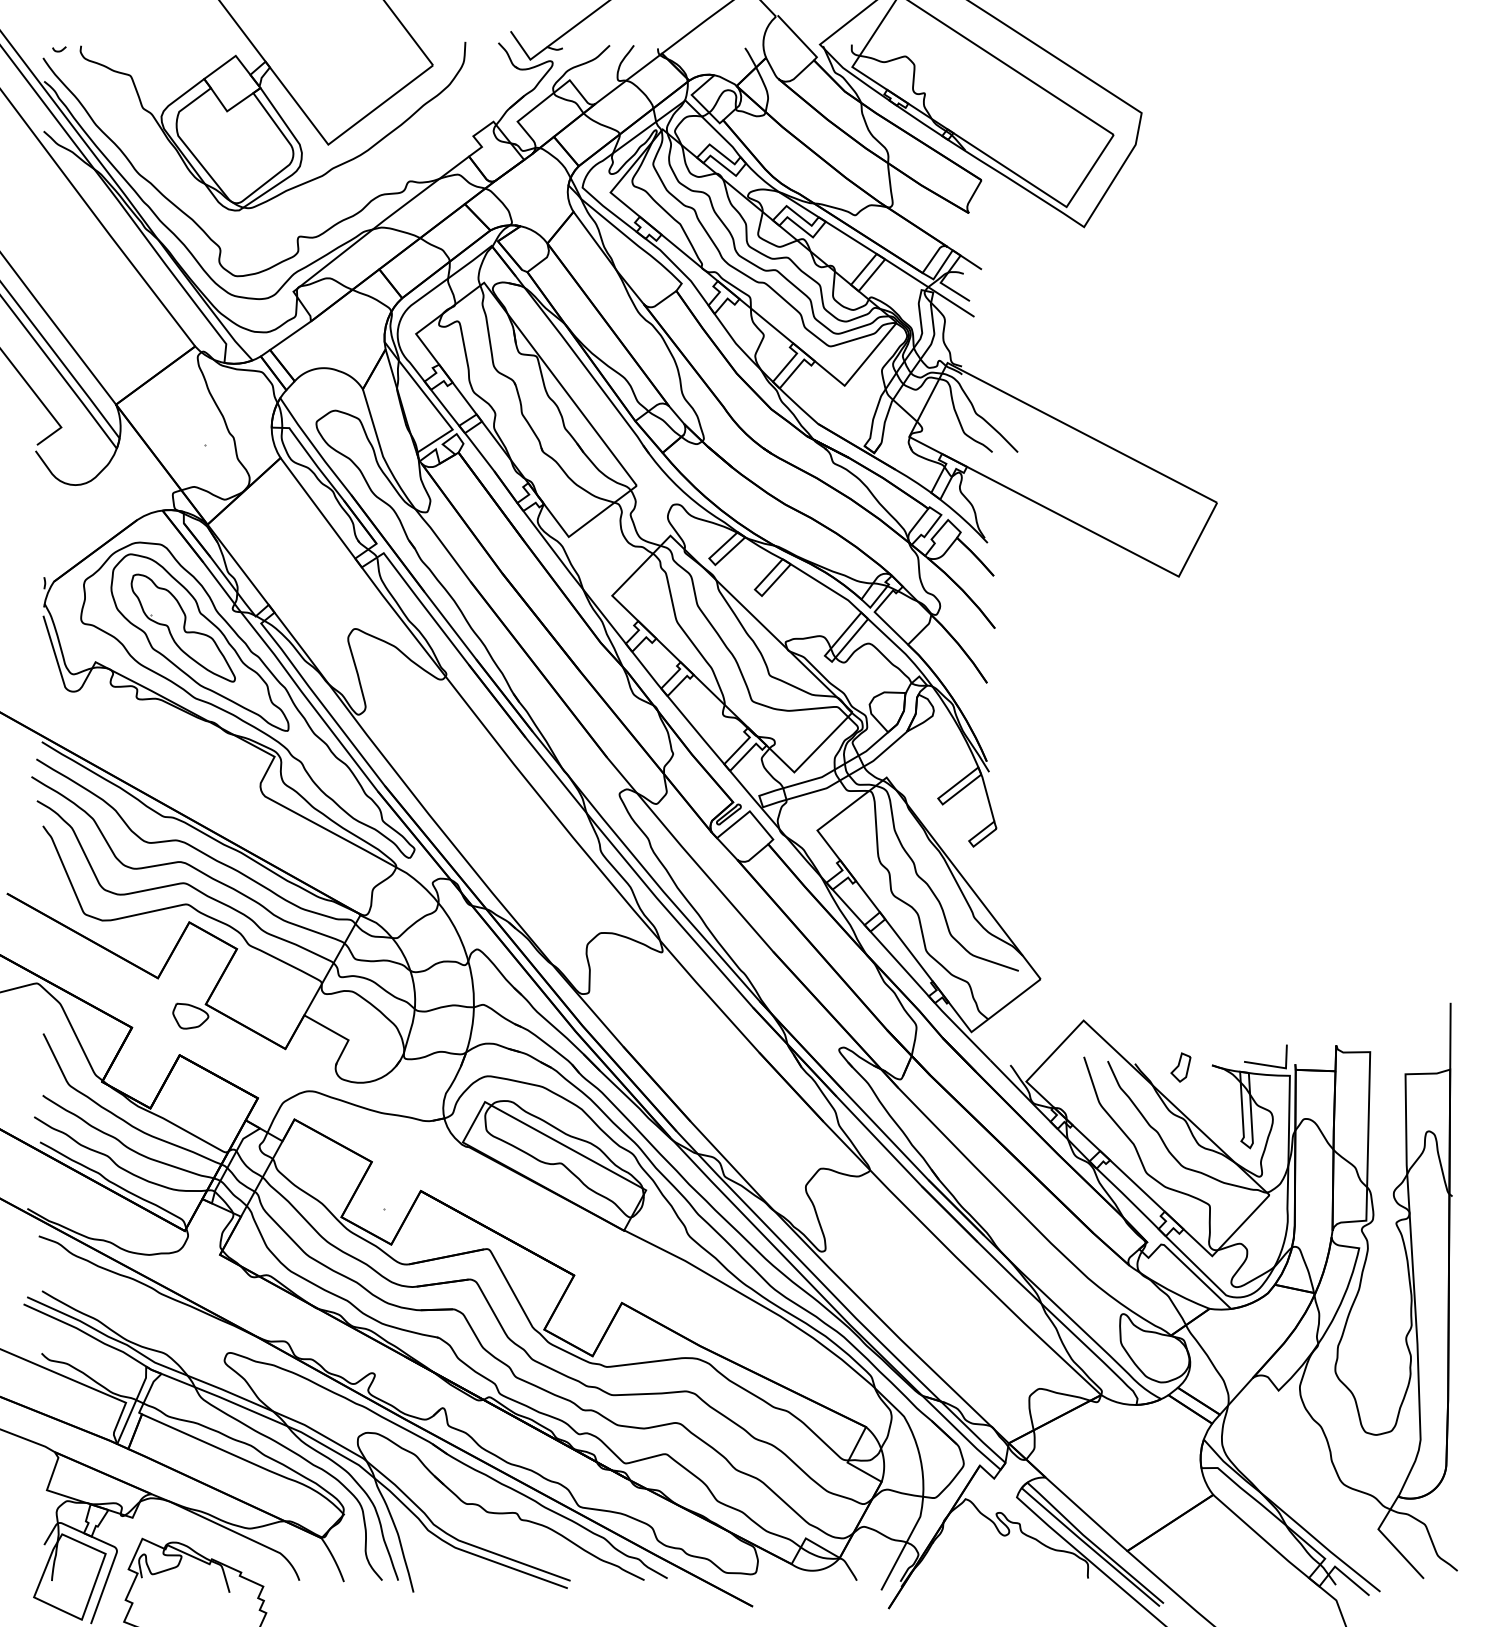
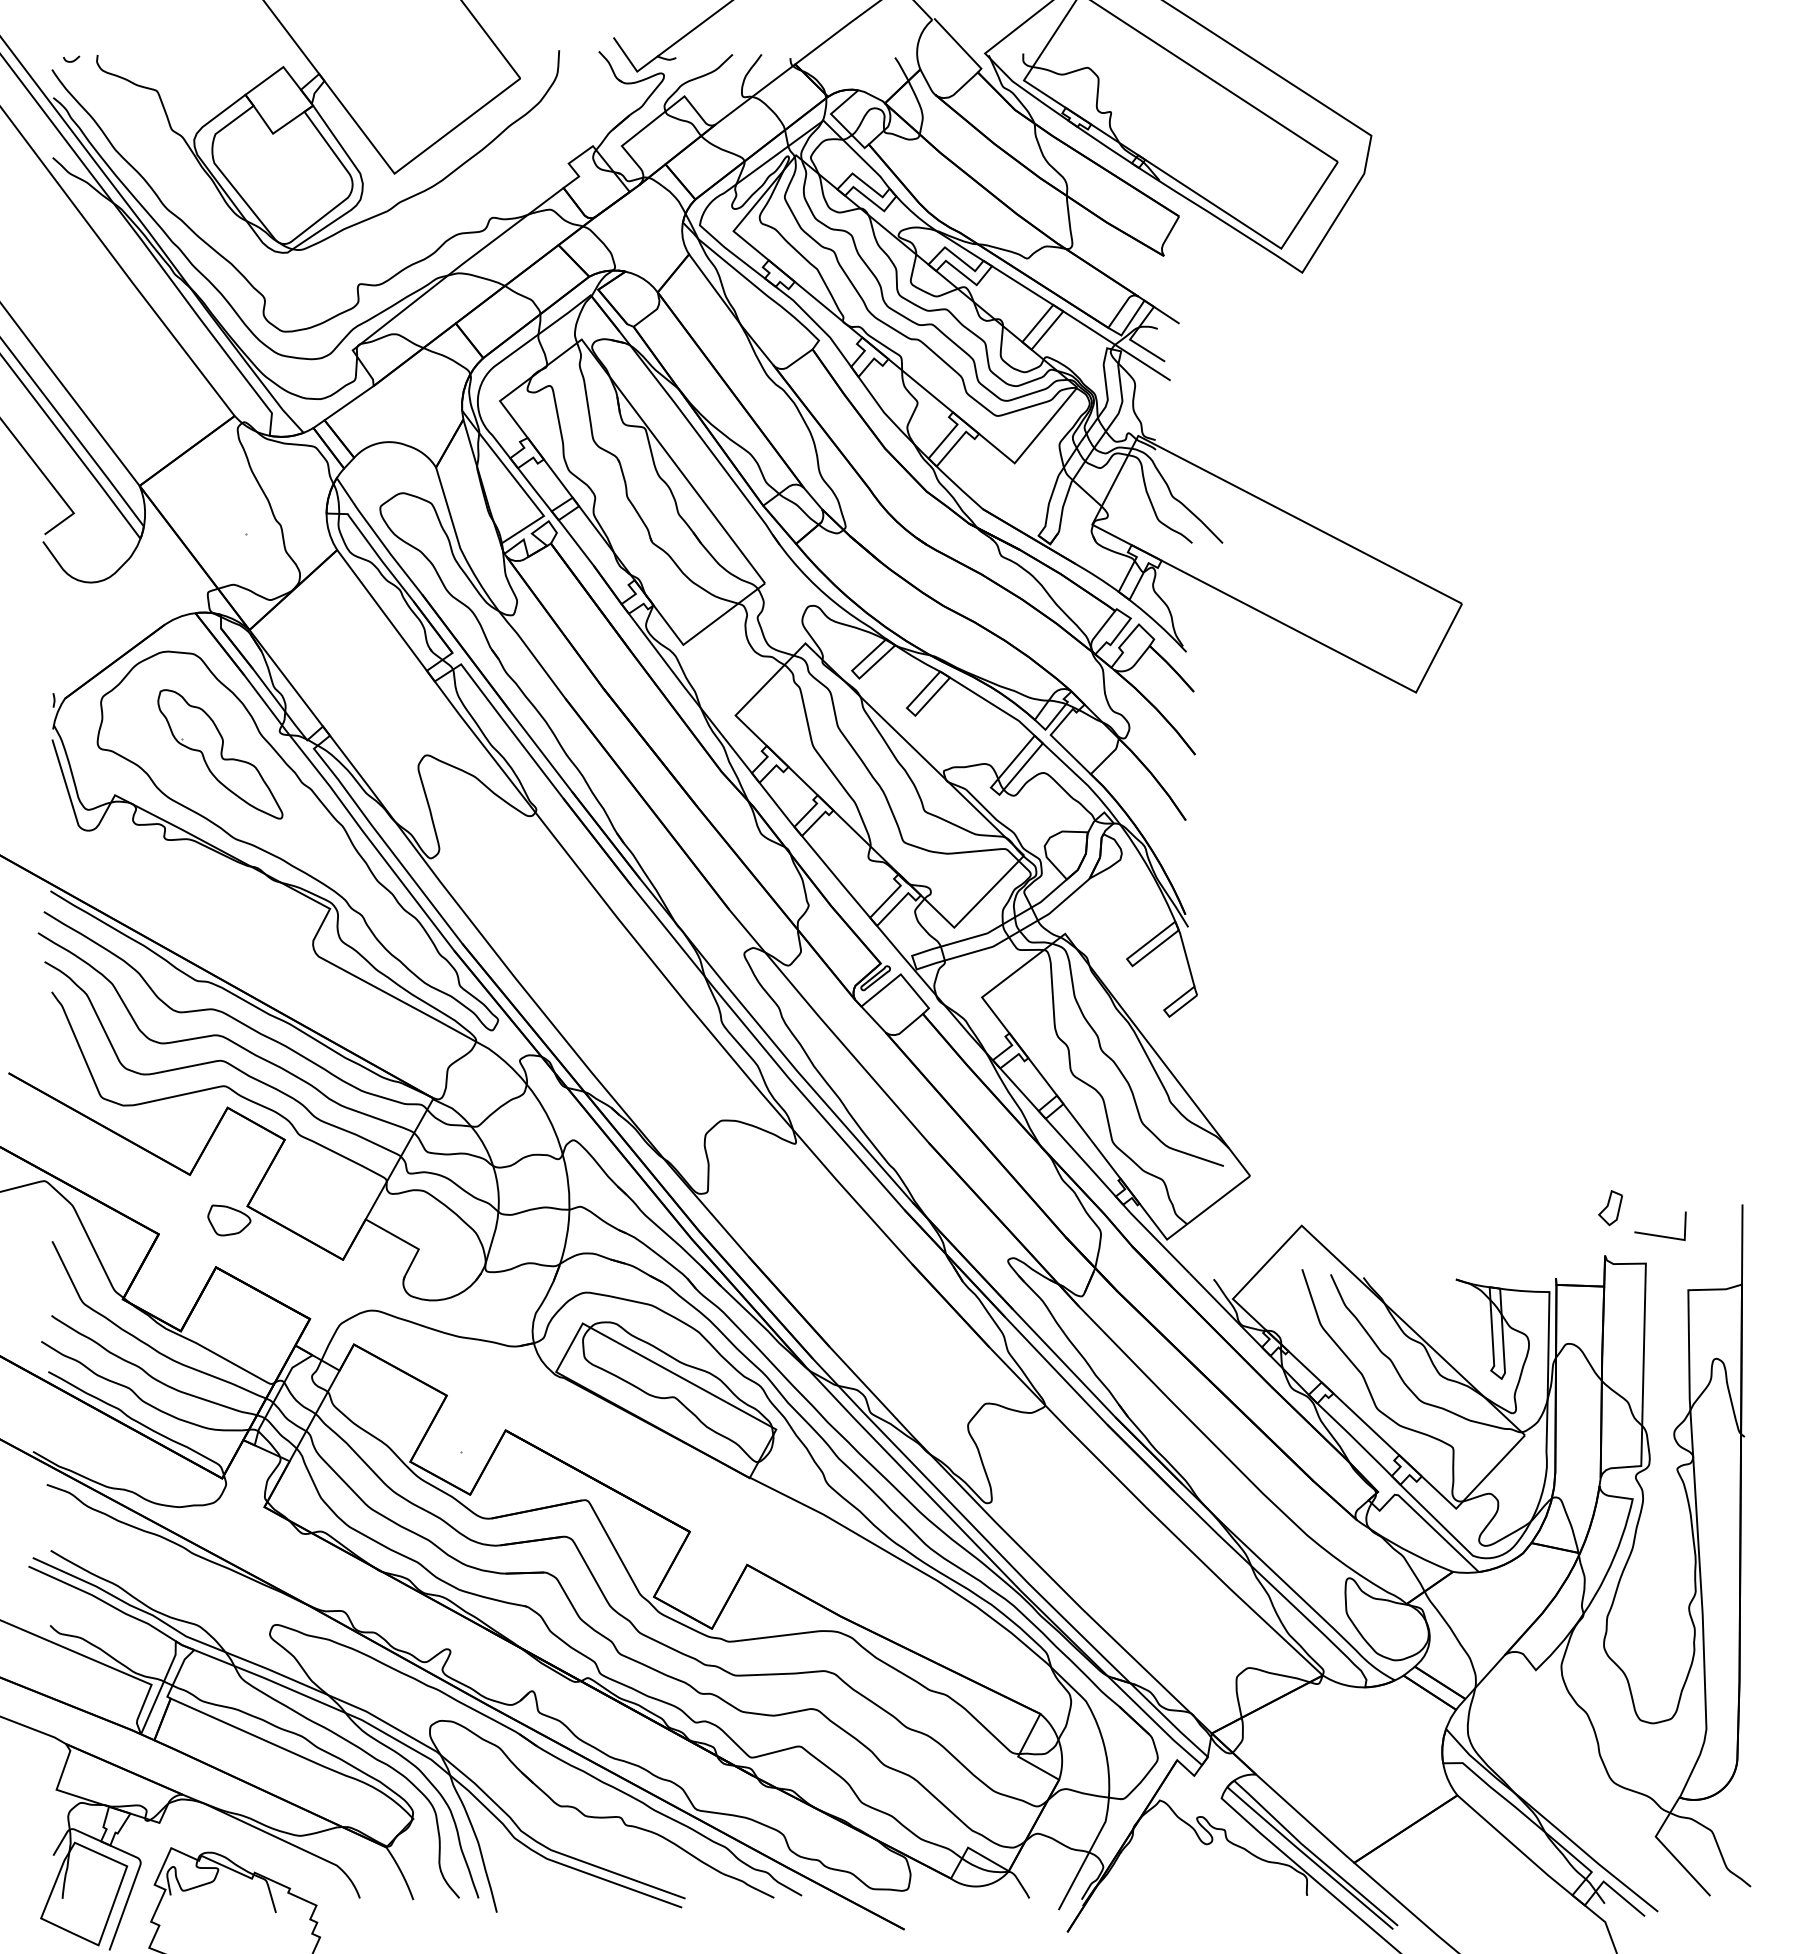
part: (200, 642) -> (240, 771), removed
line: (1263, 1063) -> (1657, 1234), moved
part: (1180, 1067) -> (1610, 1208), moved

